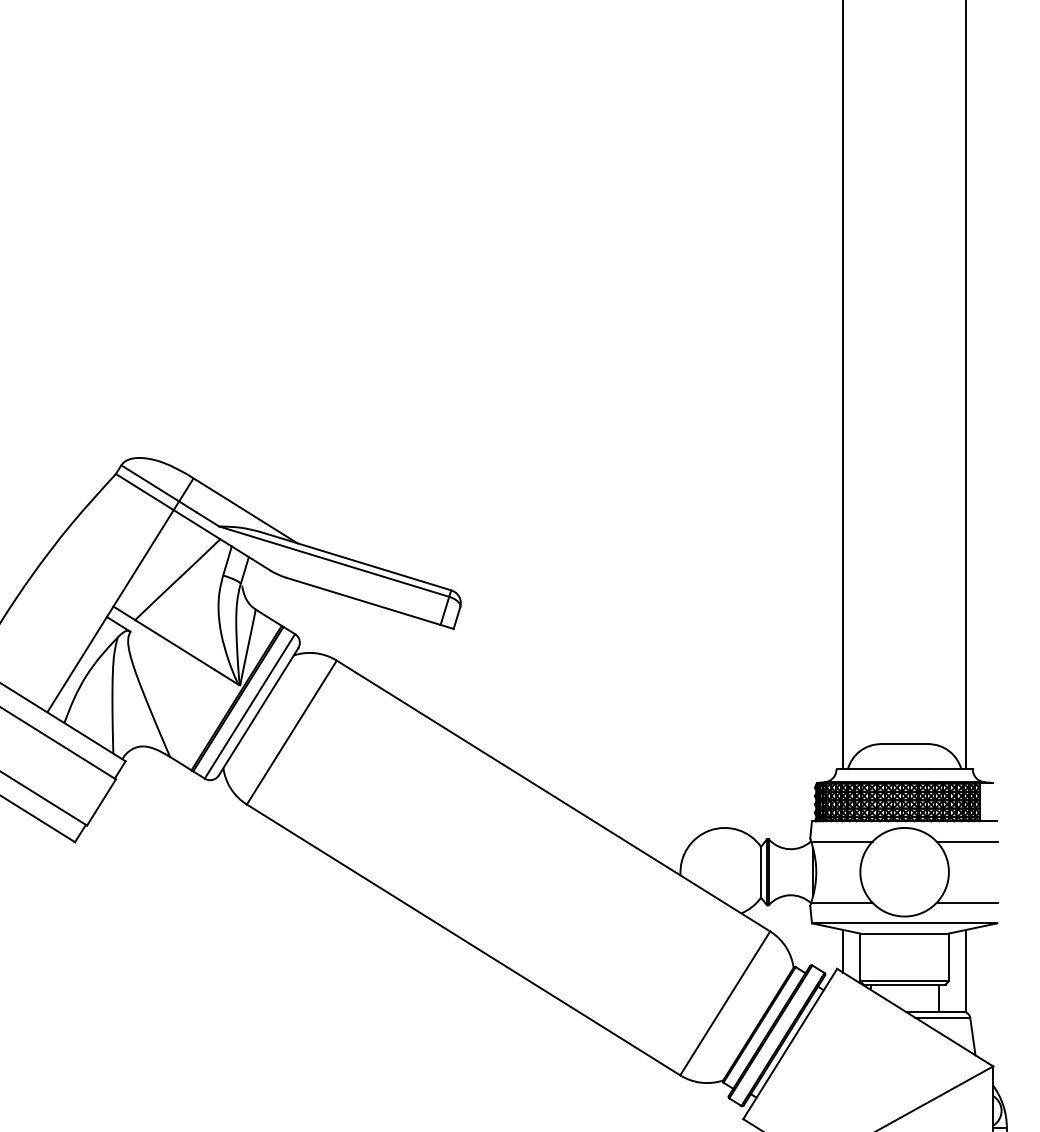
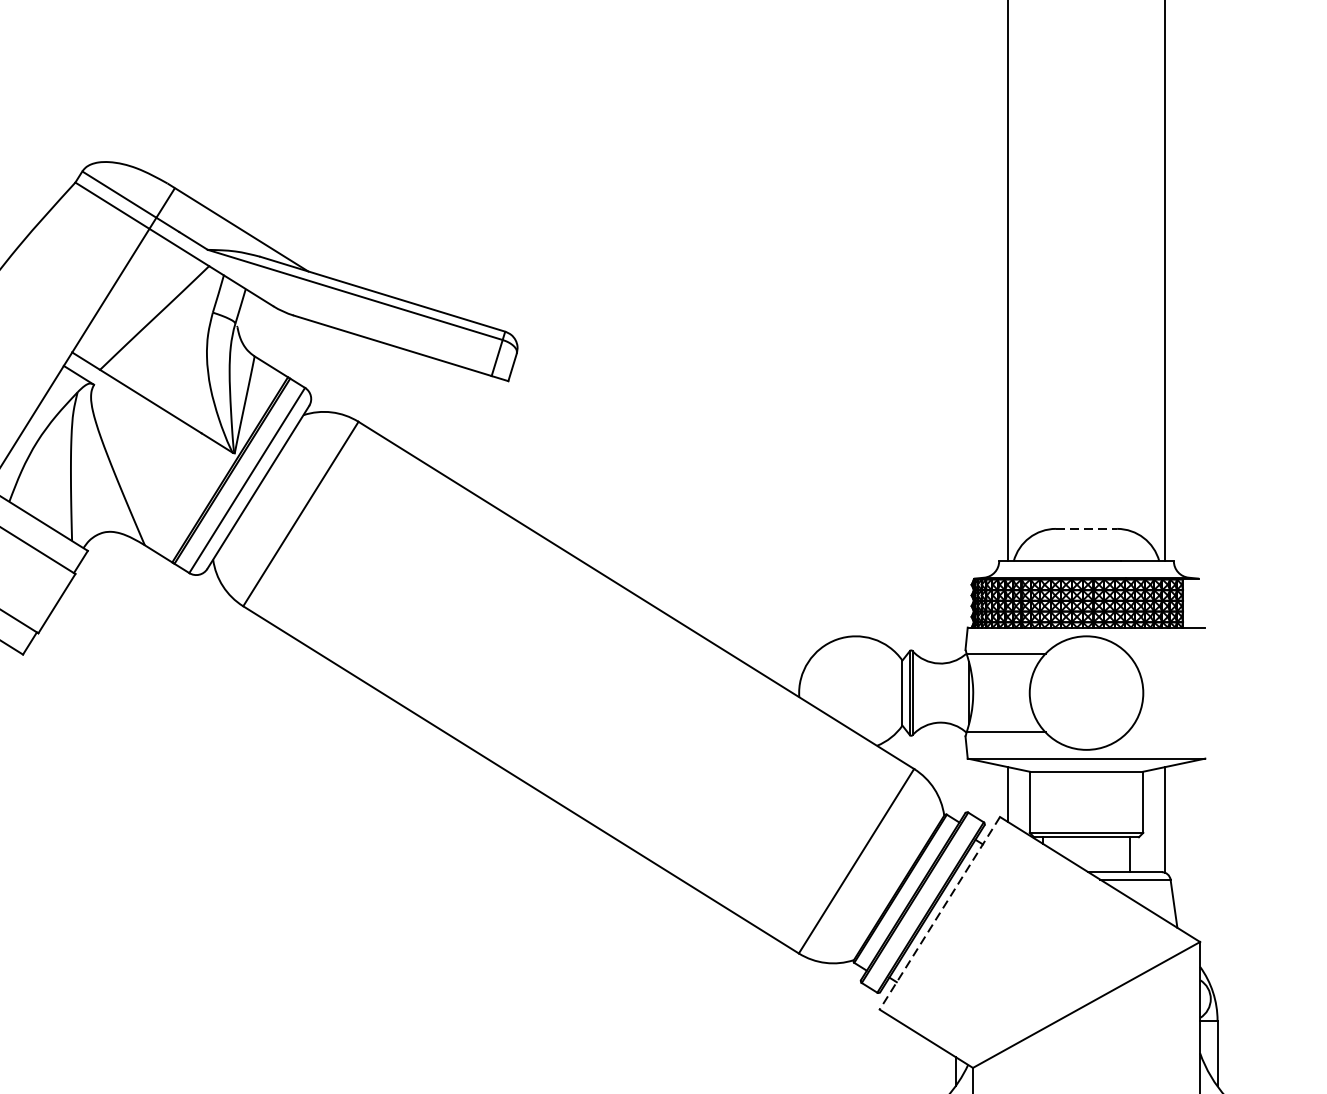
line: (904, 744) -> (1086, 529), solid -> dashed
line: (967, 841) -> (1167, 653), removed
line: (967, 902) -> (1167, 731), removed
line: (790, 1044) -> (940, 913), solid -> dashed

